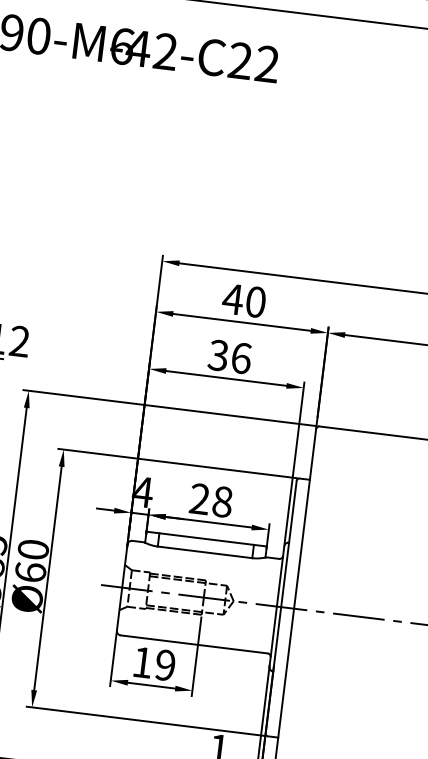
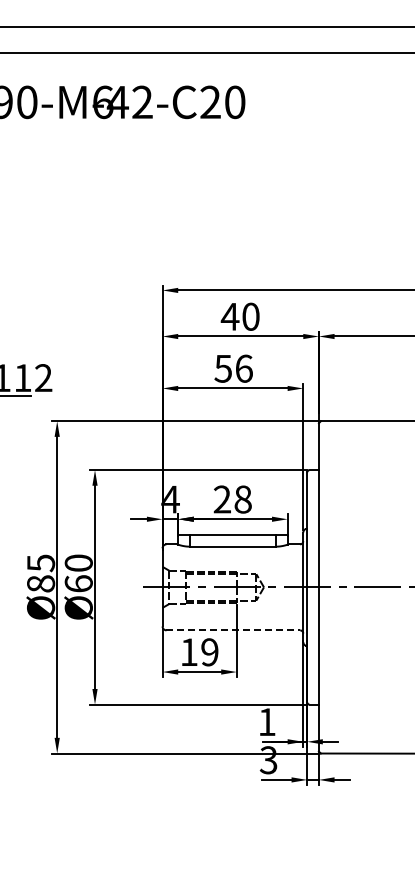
text: (267, 64) -> (235, 102), -42-C22 -> -42-C20
text: (217, 355) -> (222, 368), 36 -> 56
line: (194, 644) -> (233, 630), solid -> dashed

